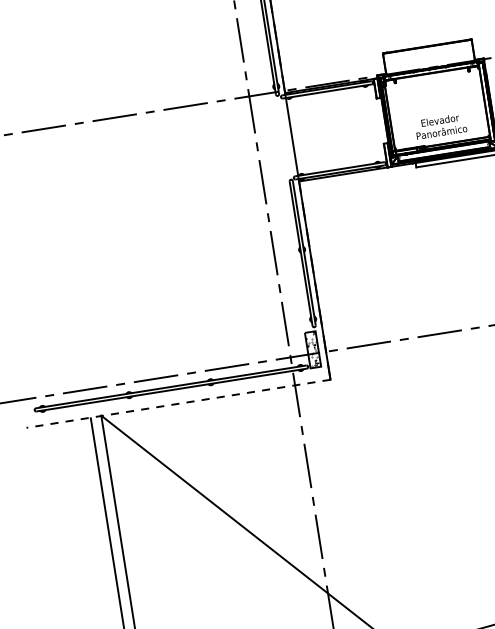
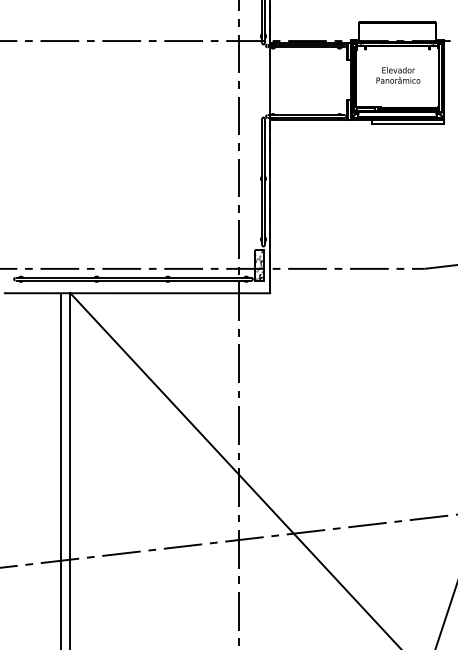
text: (441, 126) -> (398, 75), moved
line: (178, 404) -> (137, 293), dashed -> solid

